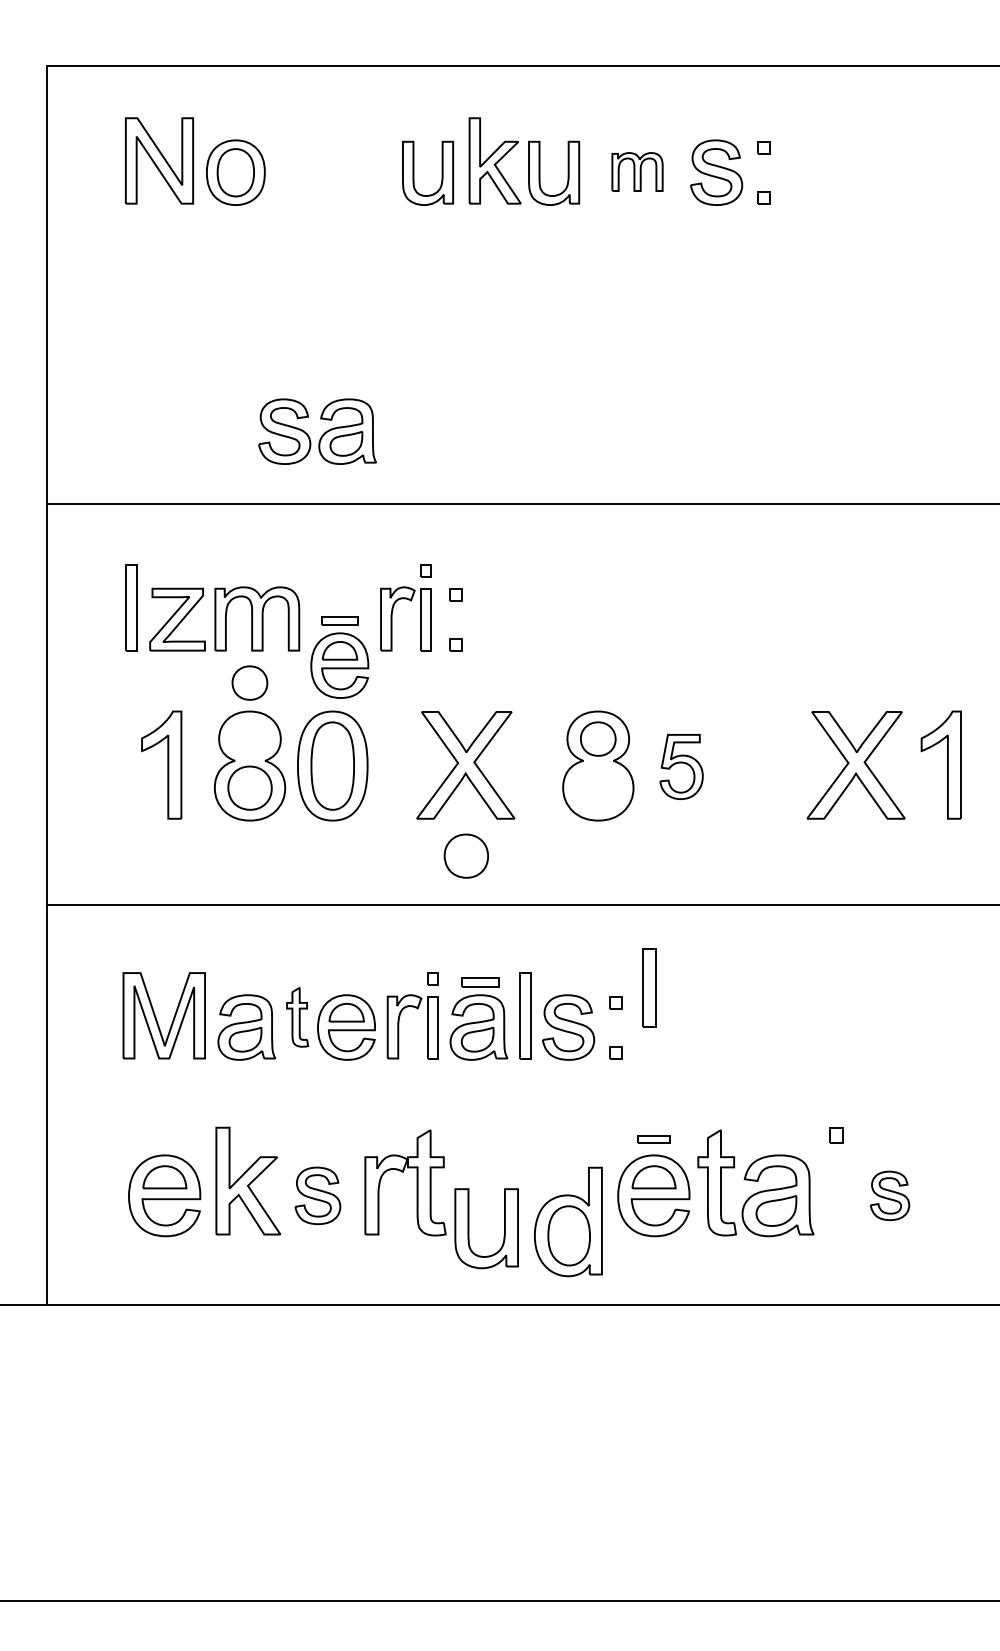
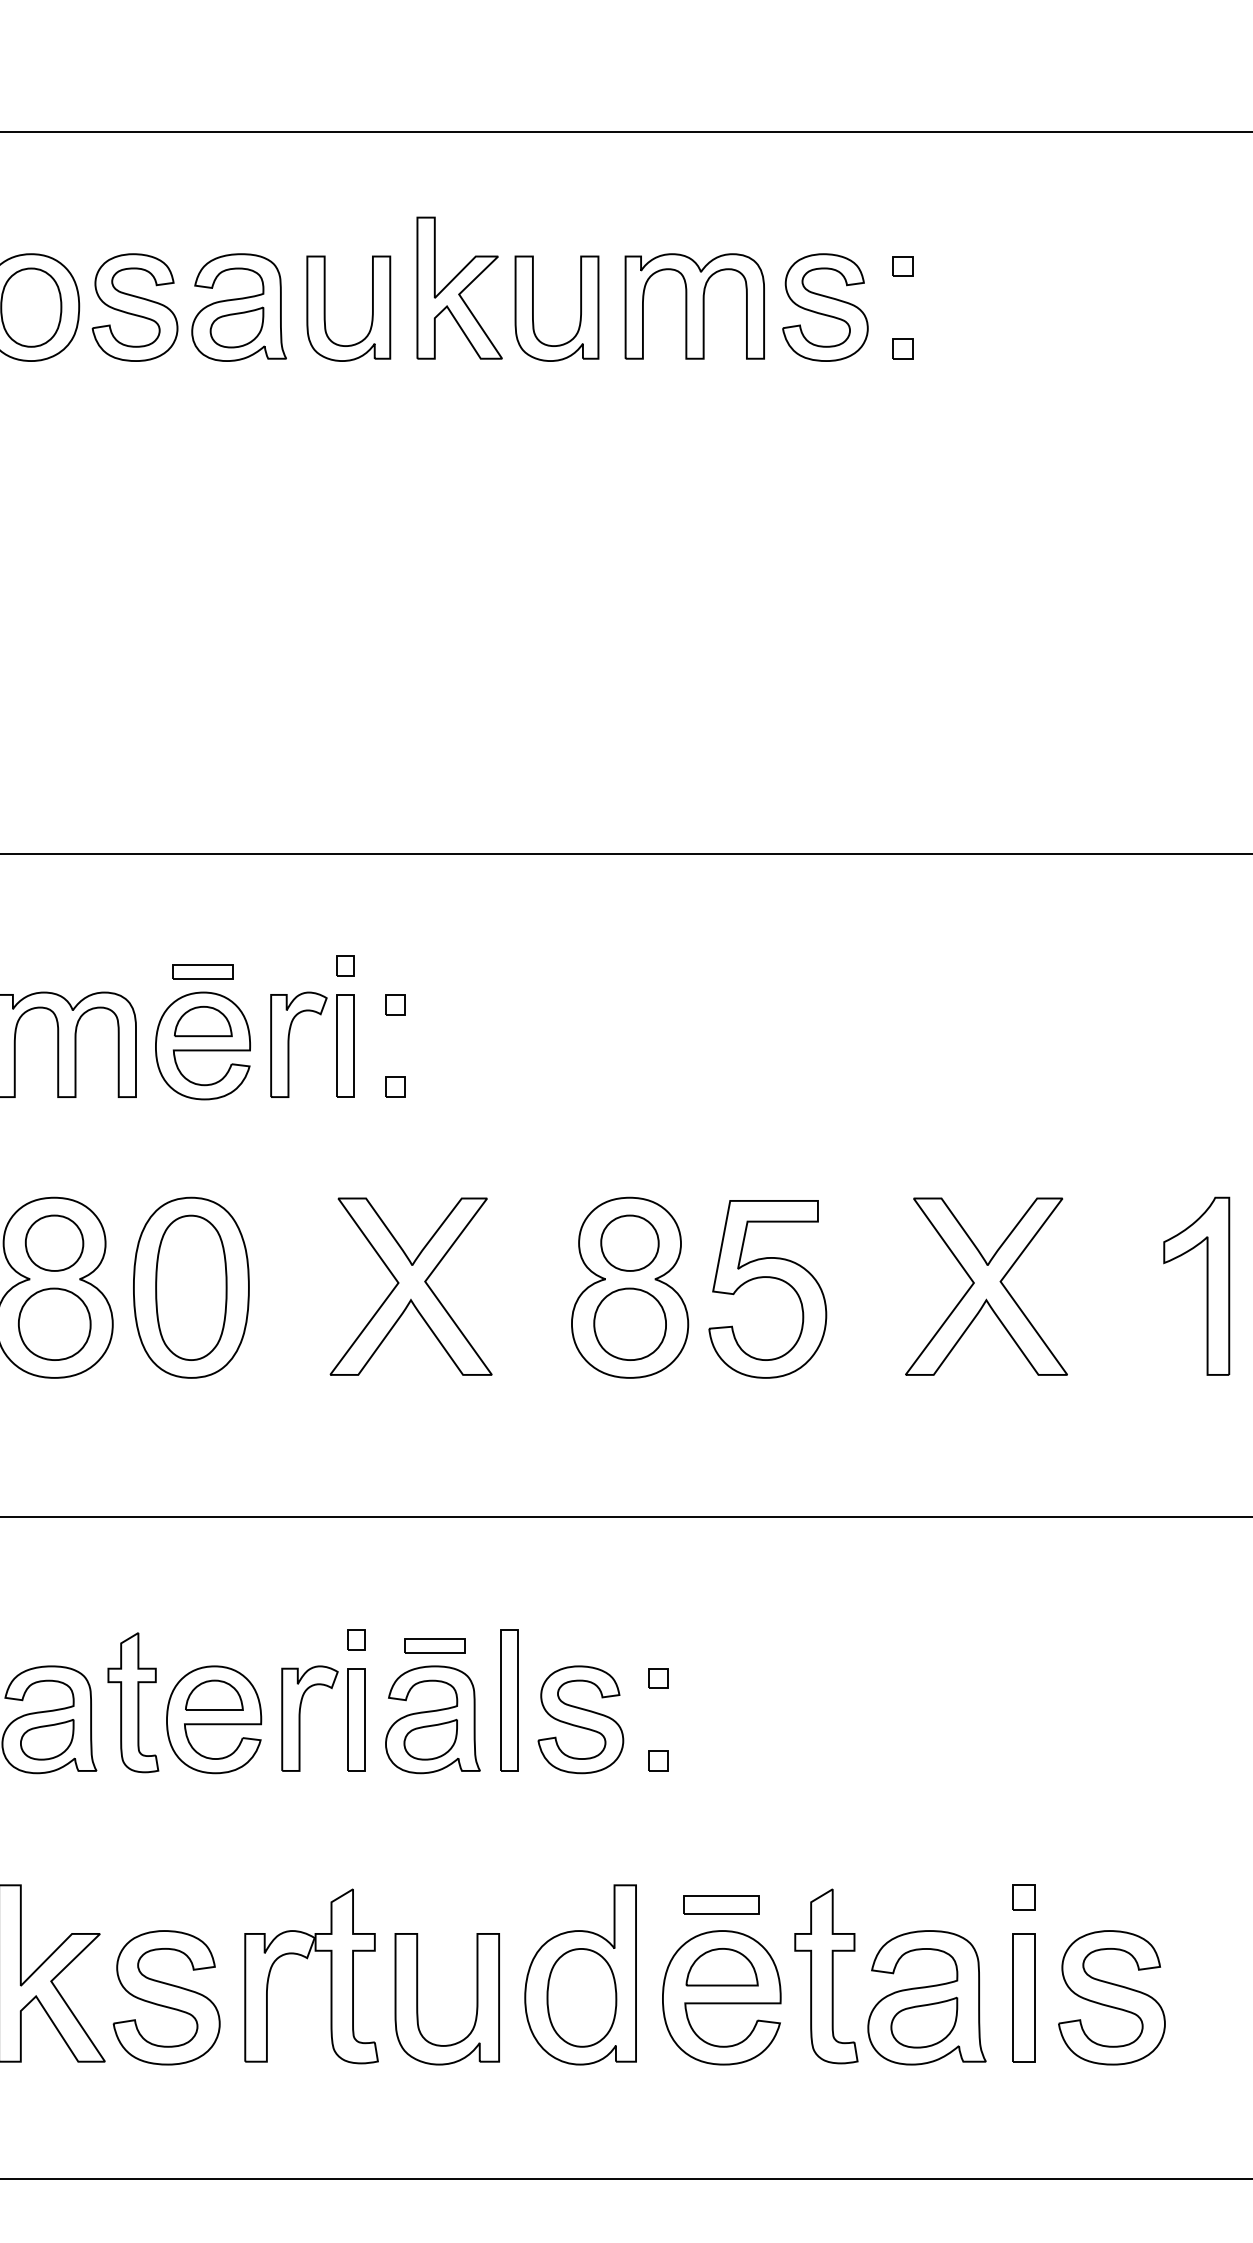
part: (637, 171) -> (694, 305), size x1.67
part: (317, 431) -> (189, 307), moved
part: (339, 657) -> (202, 1032), moved
part: (249, 682) -> (53, 1242), moved
part: (855, 765) -> (985, 1286), moved
part: (681, 766) -> (767, 1288), size x1.67
part: (465, 855) -> (628, 1323), moved
part: (649, 987) -> (1023, 1997), moved
part: (297, 1017) -> (133, 1703), size x1.43
part: (653, 1139) -> (721, 1904), size x1.43
part: (317, 1195) -> (166, 1997), size x1.43
part: (889, 1195) -> (1111, 1997), size x1.67
part: (568, 1221) -> (580, 1974), moved
part: (469, 1228) -> (418, 1998), moved

